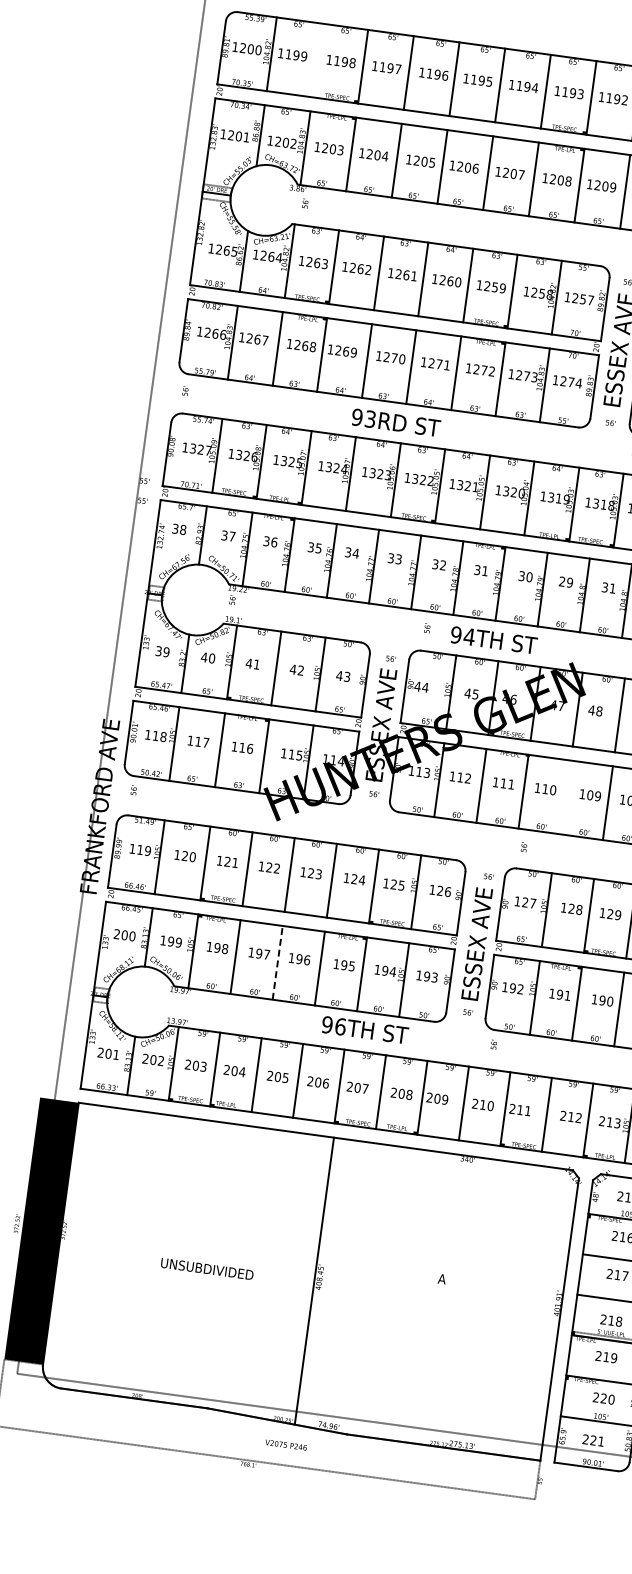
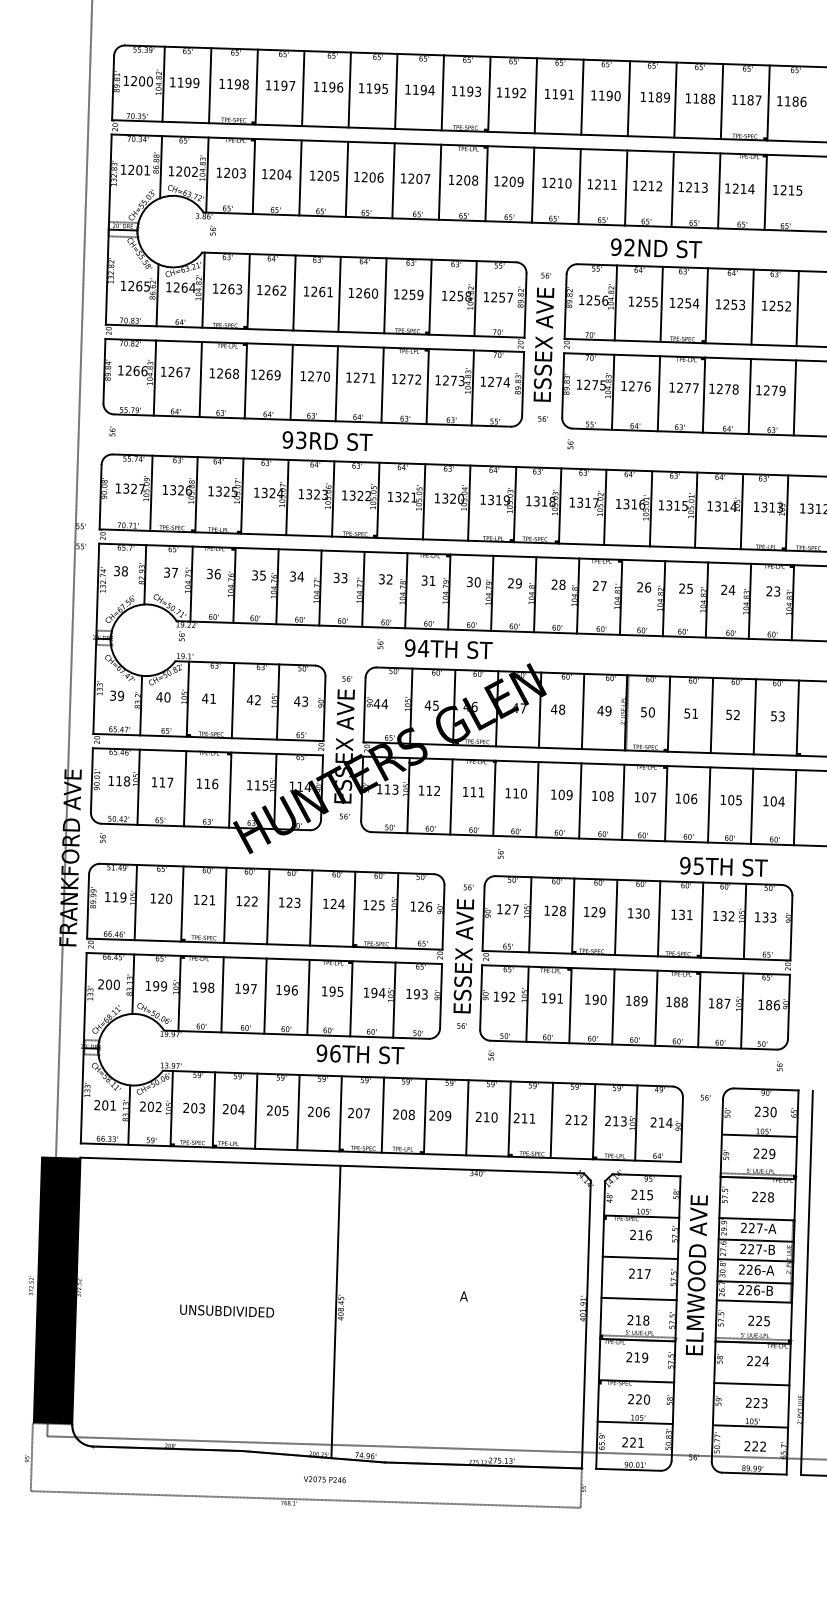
line: (317, 60) -> (210, 85), added
text: (608, 587) -> (558, 584), 31 -> 28
line: (565, 797) -> (537, 799), added
line: (277, 963) -> (265, 996), dashed -> solid

